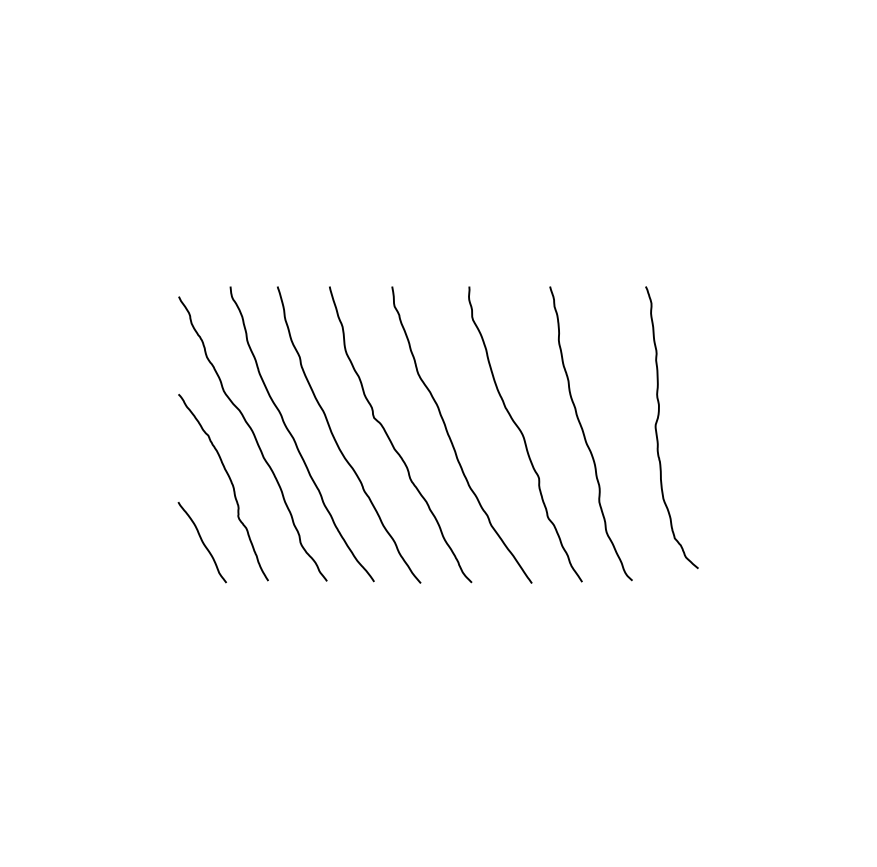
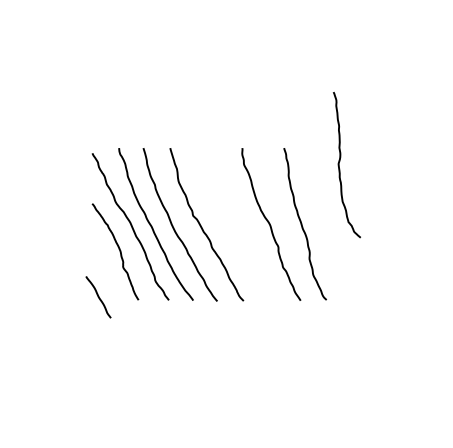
curve: (657, 428) -> (339, 165), moved
curve: (452, 438) -> (233, 226), removed
curve: (202, 542) -> (98, 297), moved

